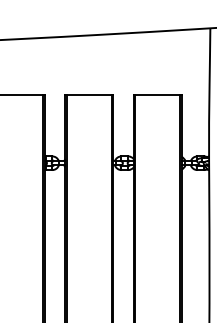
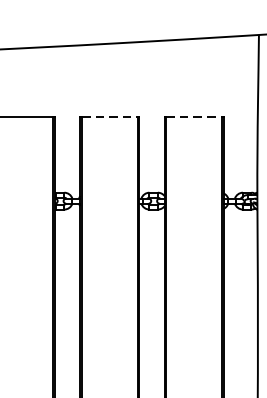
line: (89, 94) -> (110, 116), solid -> dashed
line: (157, 94) -> (193, 116), solid -> dashed

